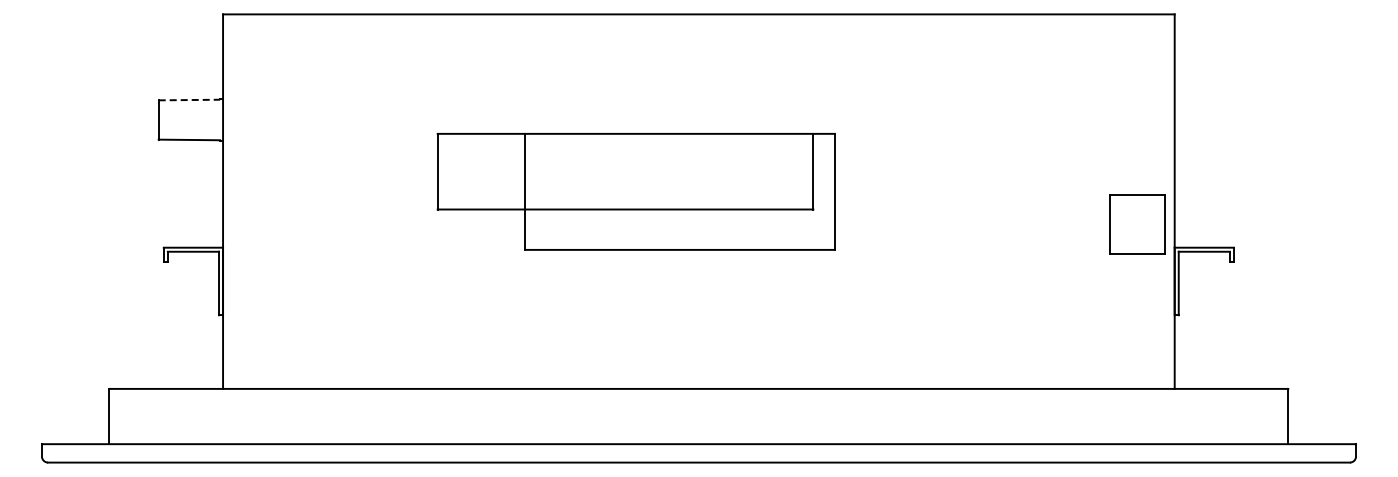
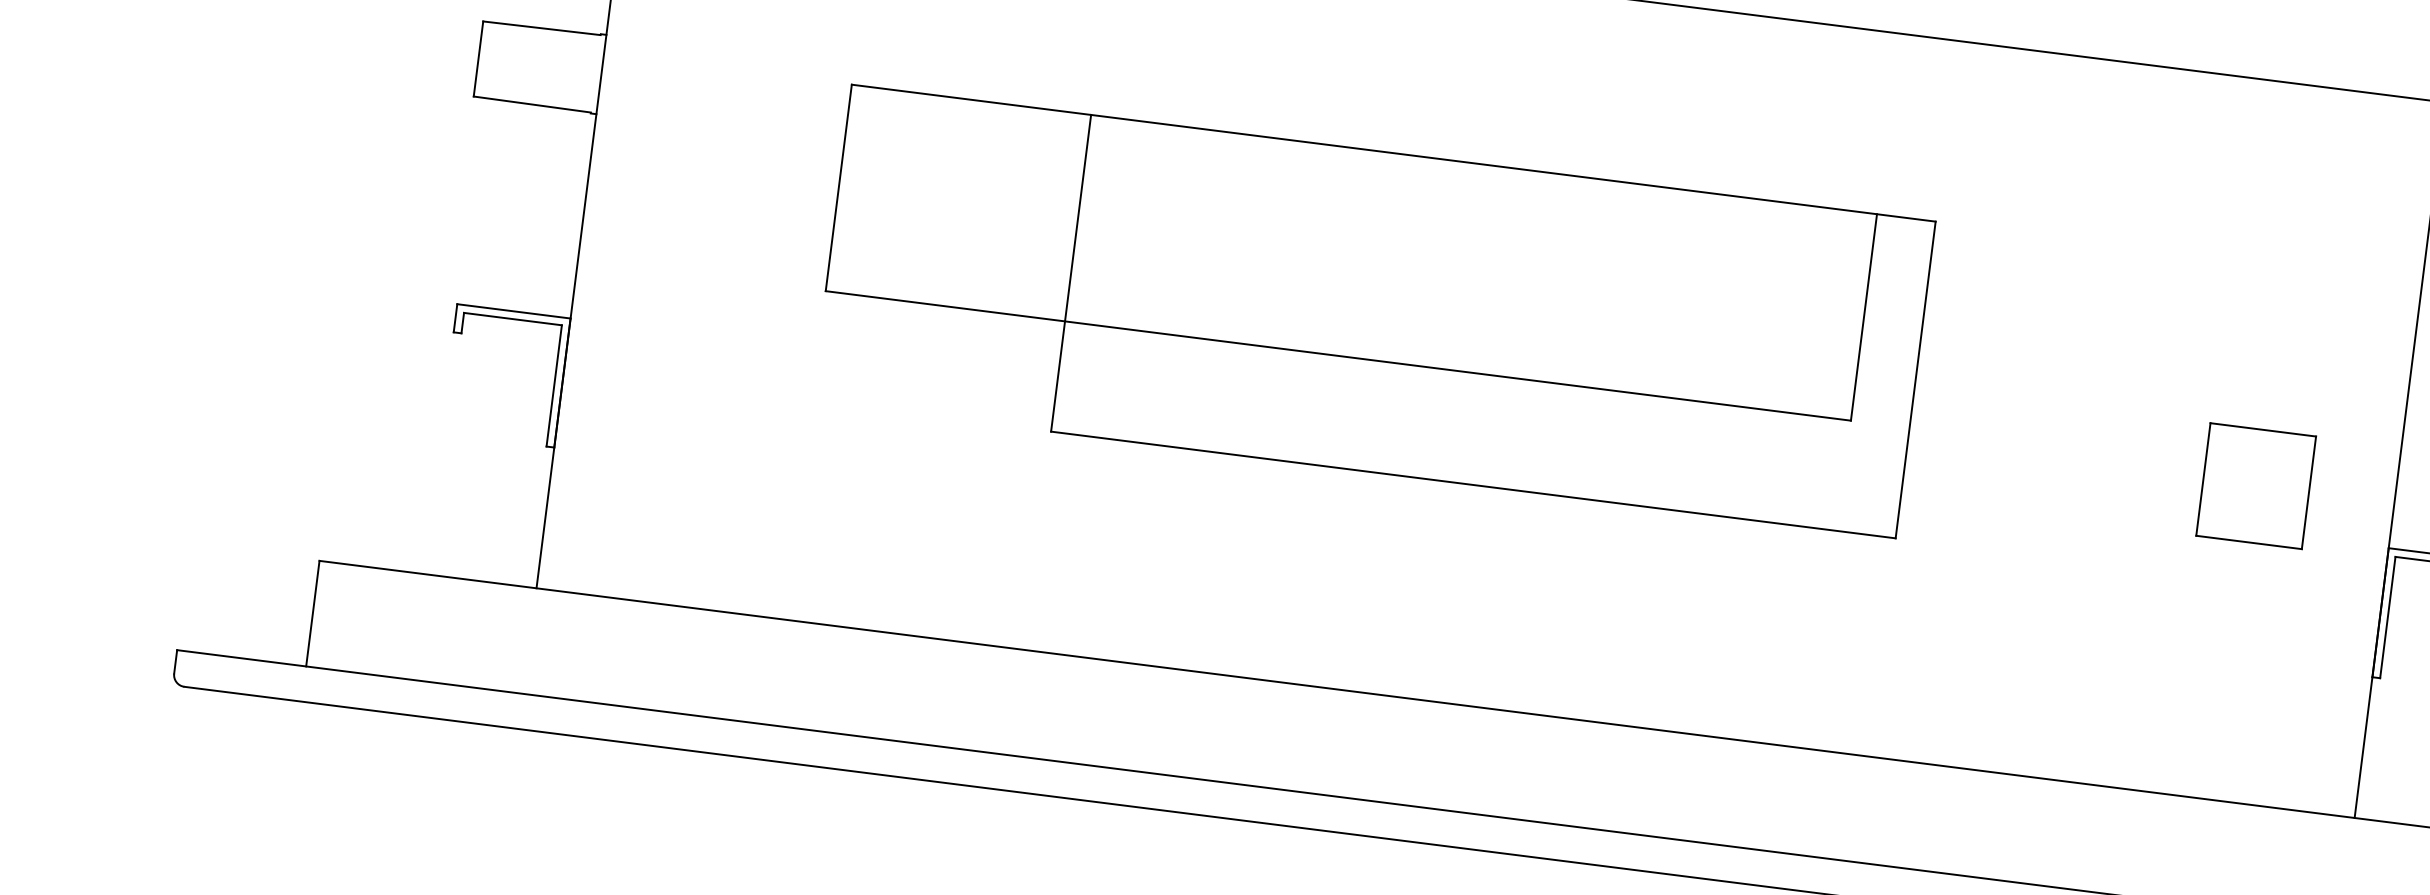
line: (189, 100) -> (542, 29), dashed -> solid
part: (635, 191) -> (1372, 310), size x1.43
part: (1137, 224) -> (2256, 486), moved

